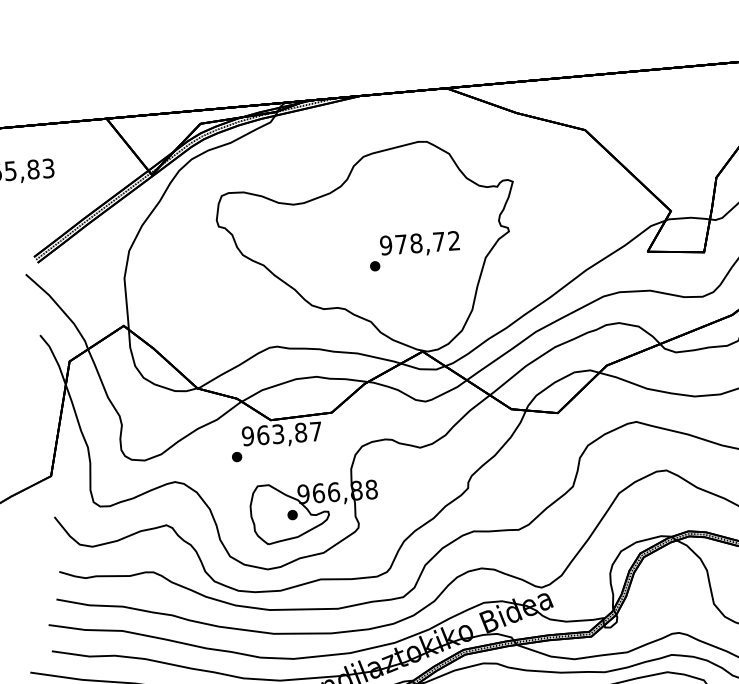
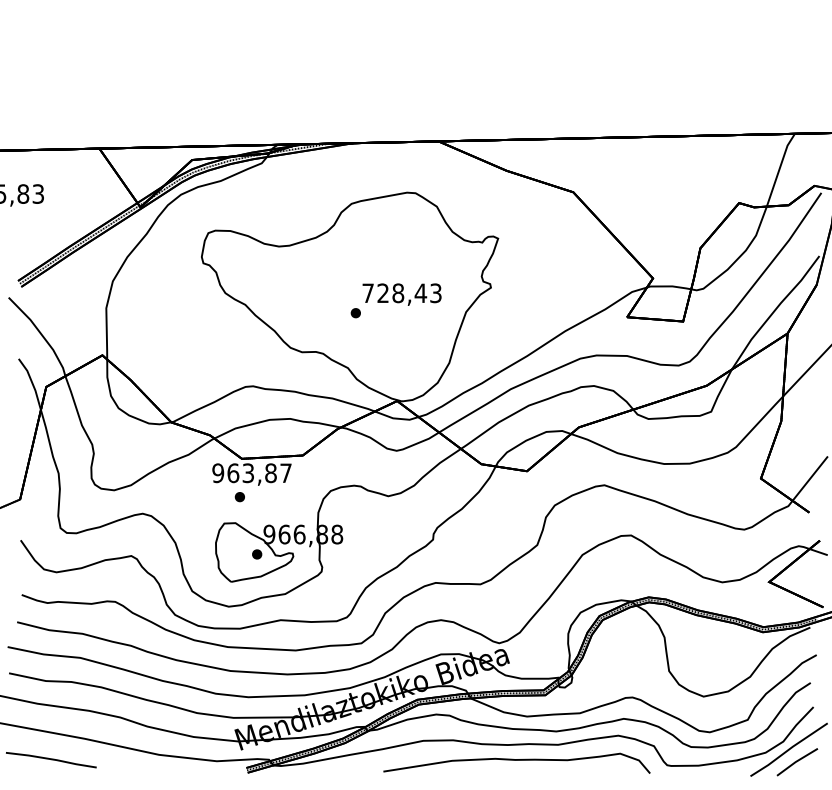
text: (419, 243) -> (401, 293), 978,72 -> 728,43
part: (236, 457) -> (239, 497), moved

